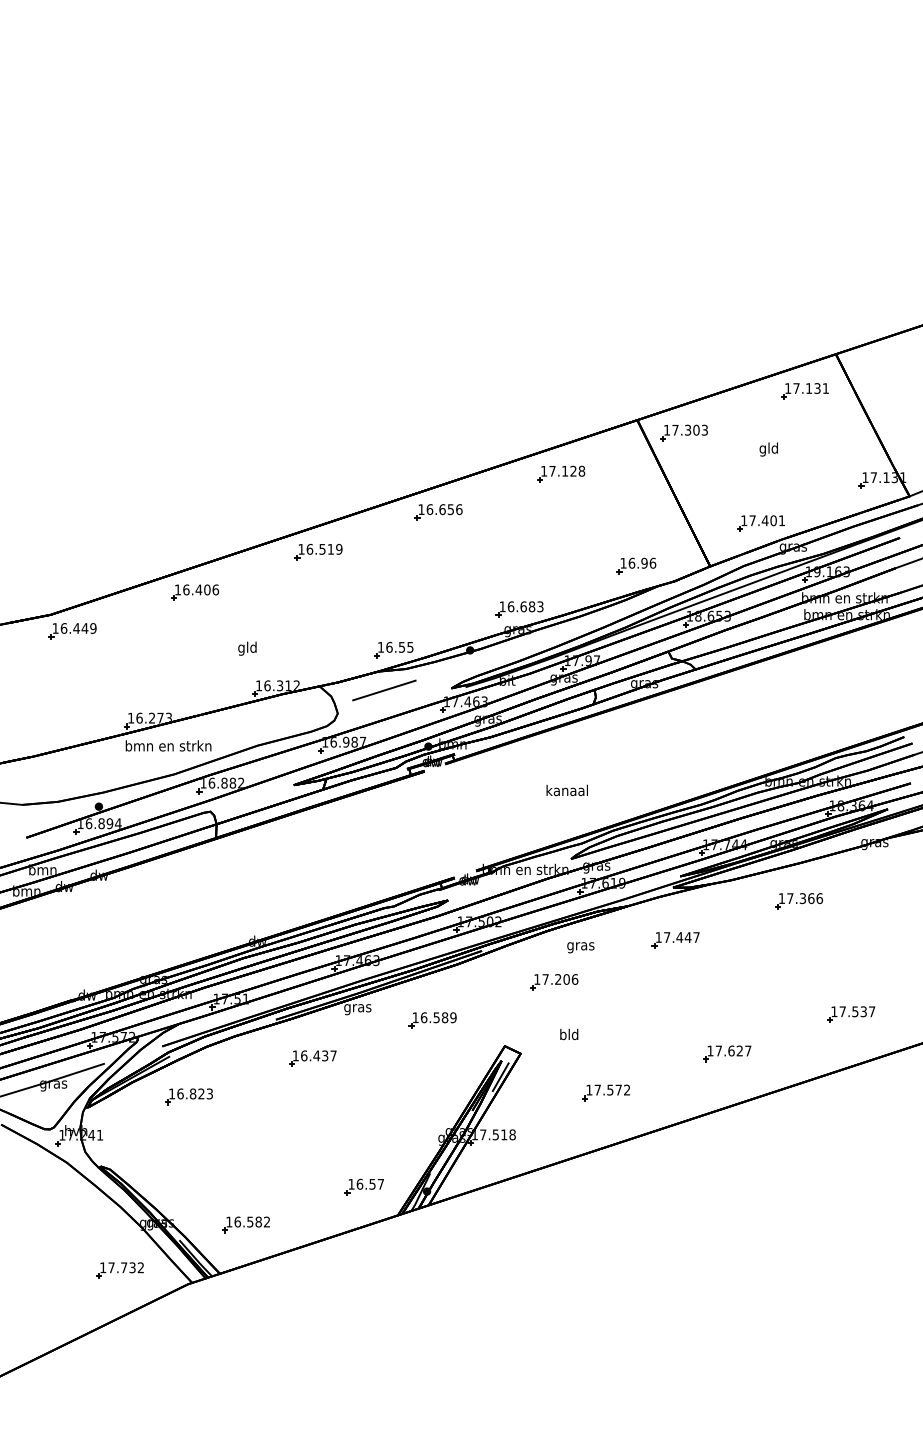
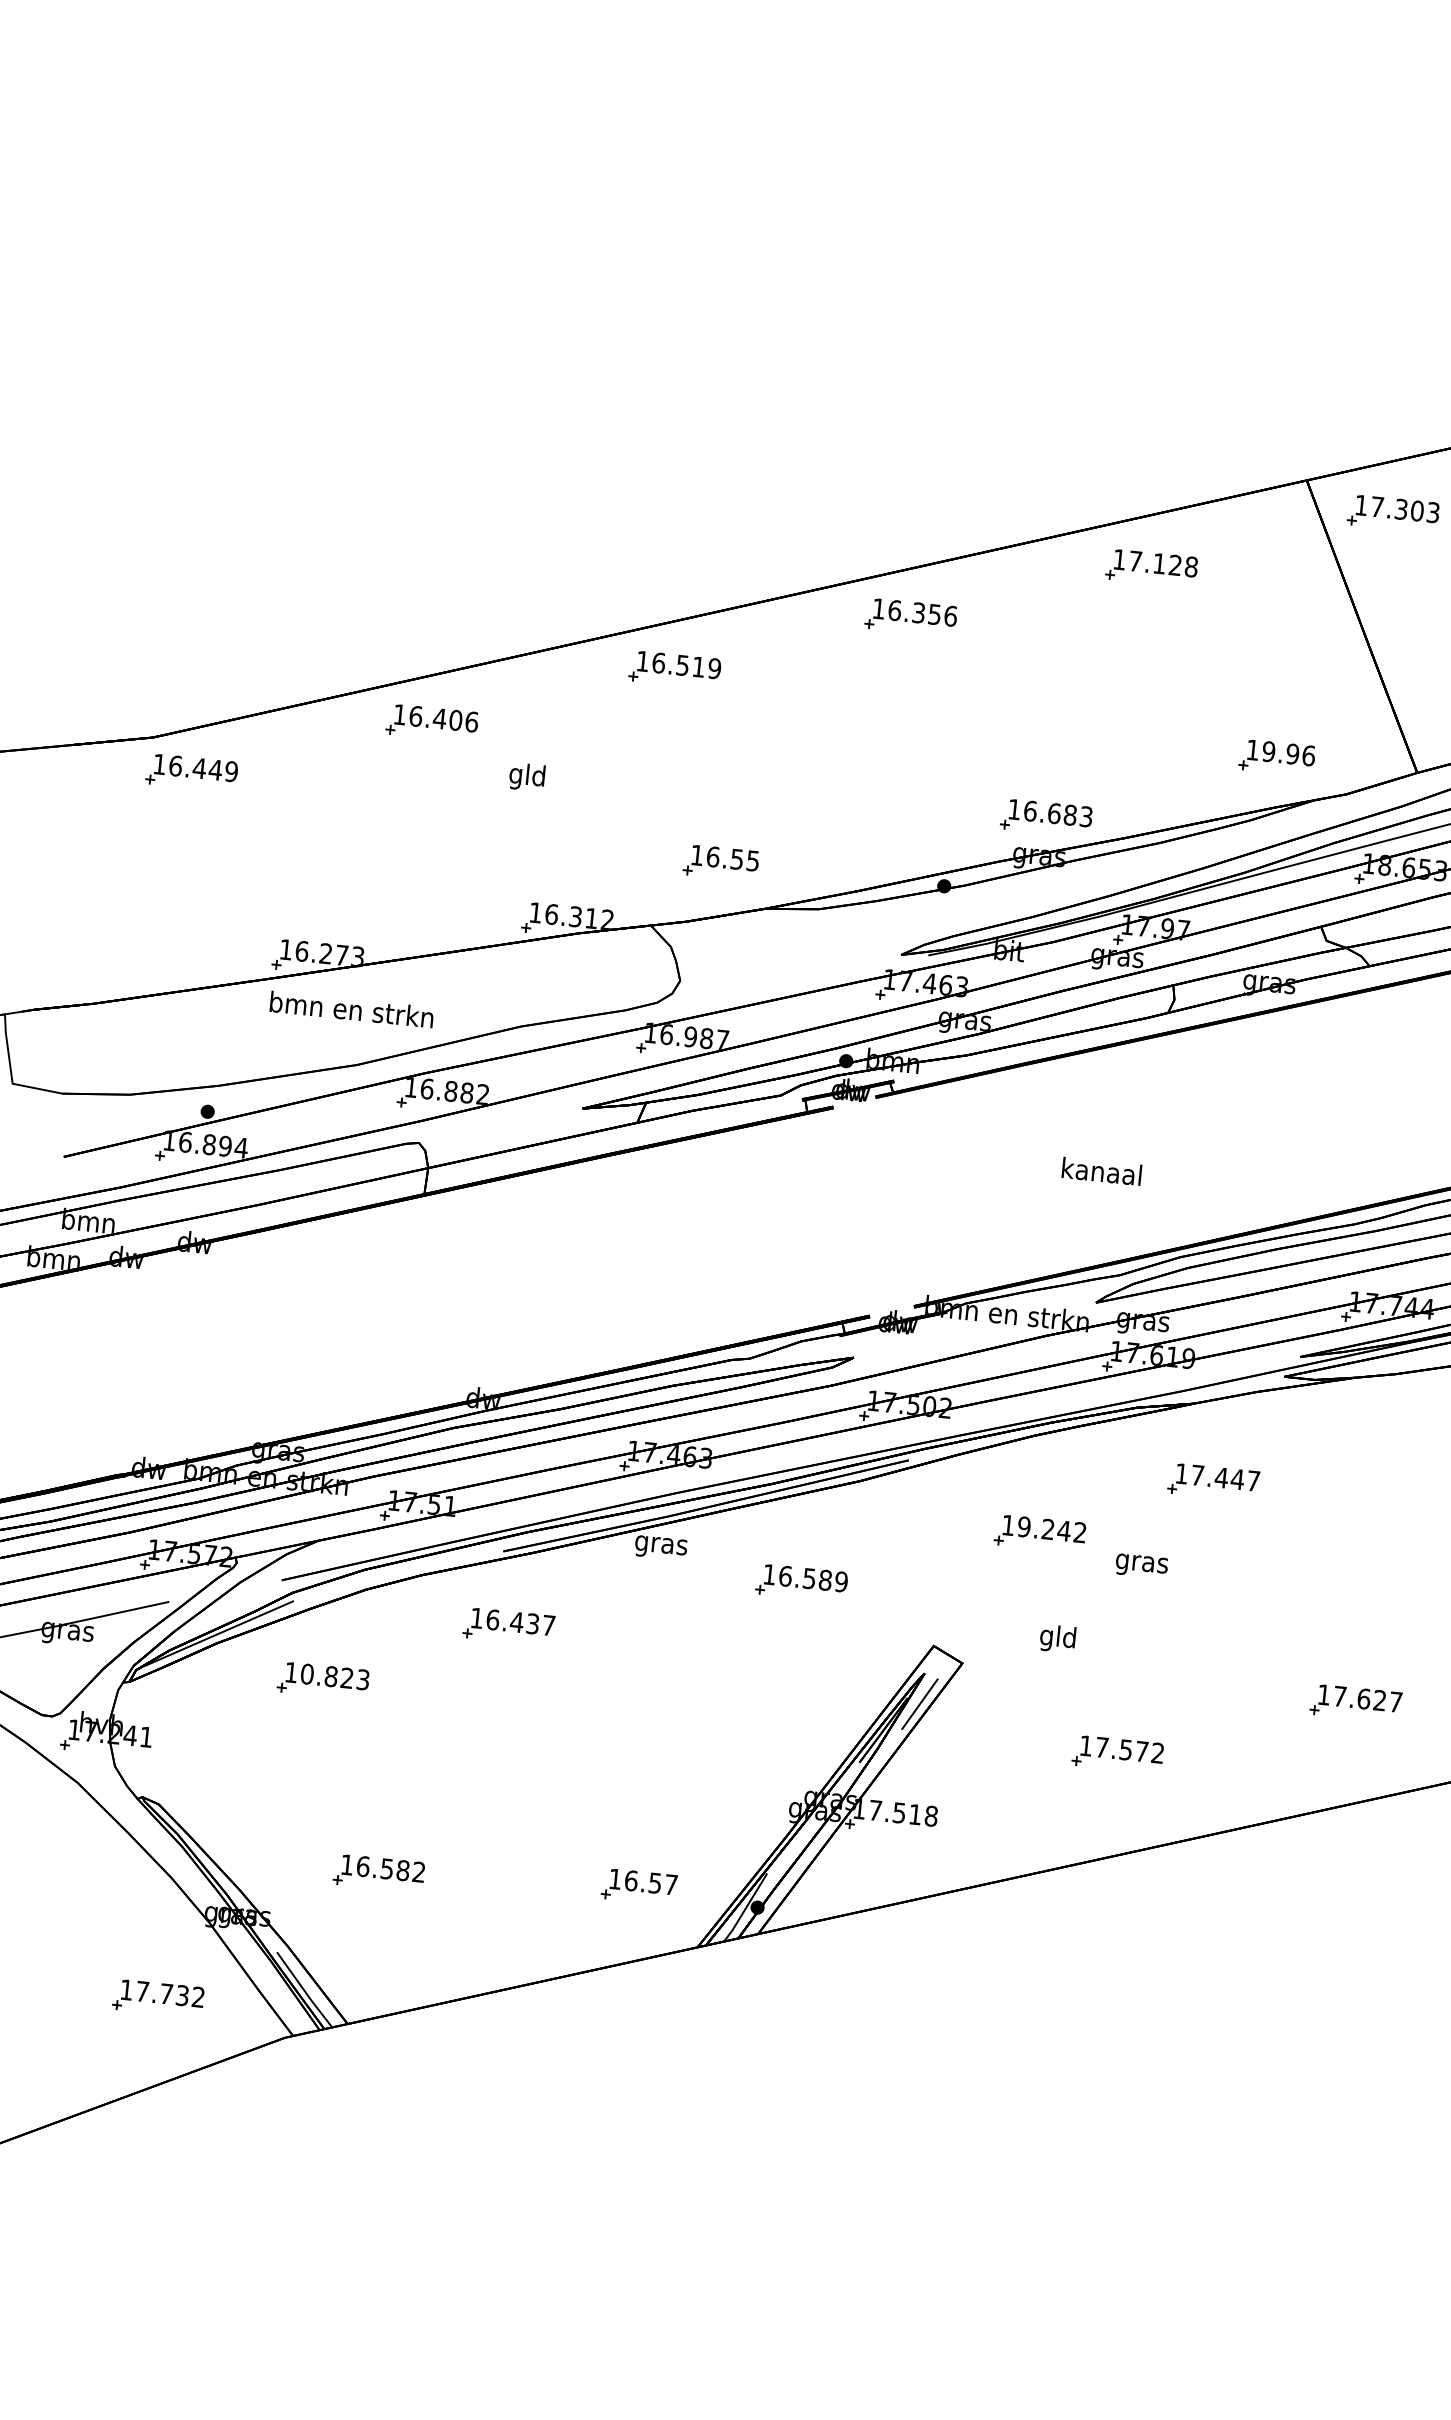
text: (442, 509) -> (918, 612), 16.656 -> 16.356
text: (631, 562) -> (1268, 750), 16.96 -> 19.96
text: (247, 648) -> (527, 776), moved
part: (393, 650) -> (720, 863), moved
line: (384, 690) -> (773, 945), removed
part: (675, 940) -> (1212, 1482), moved
text: (580, 947) -> (1141, 1565), moved
text: (560, 979) -> (1052, 1529), 17.206 -> 19.242
text: (562, 1035) -> (1045, 1636), bld -> gld
part: (312, 1058) -> (508, 1626), moved
text: (180, 1093) -> (307, 1673), 16.823 -> 10.823
part: (245, 1224) -> (377, 1872), moved

